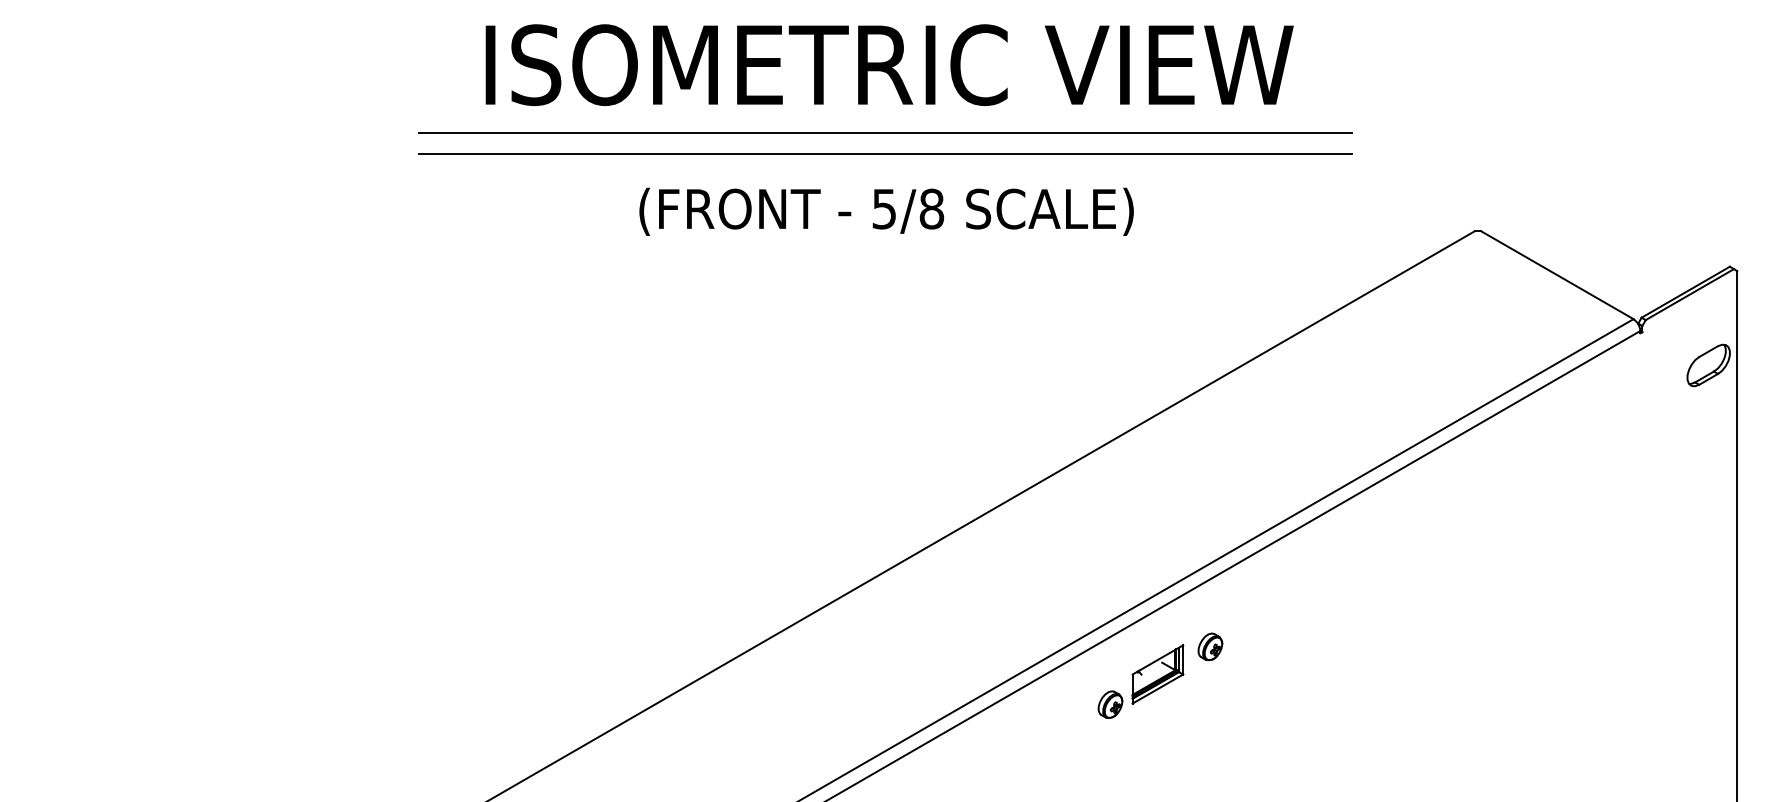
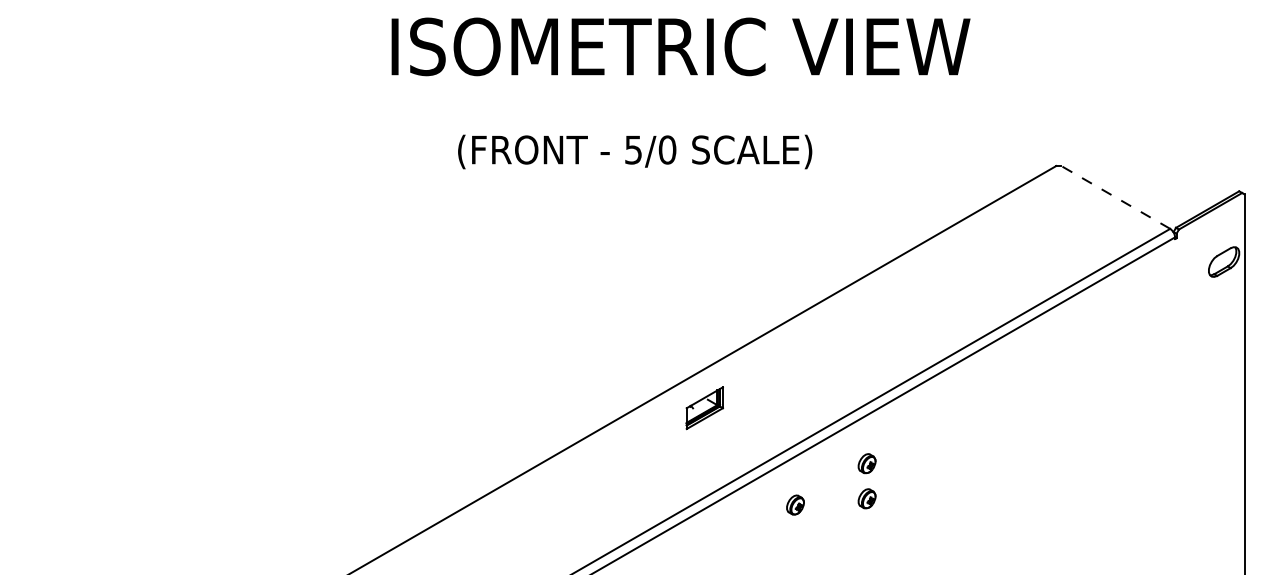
text: (889, 65) -> (680, 47), moved
line: (885, 132) -> (634, 95), removed
line: (885, 153) -> (634, 110), removed
text: (931, 208) -> (667, 149), 5/8 -> 5/0
line: (1557, 275) -> (1115, 197), solid -> dashed
part: (1157, 674) -> (704, 408), moved
part: (1210, 695) -> (867, 498), added

